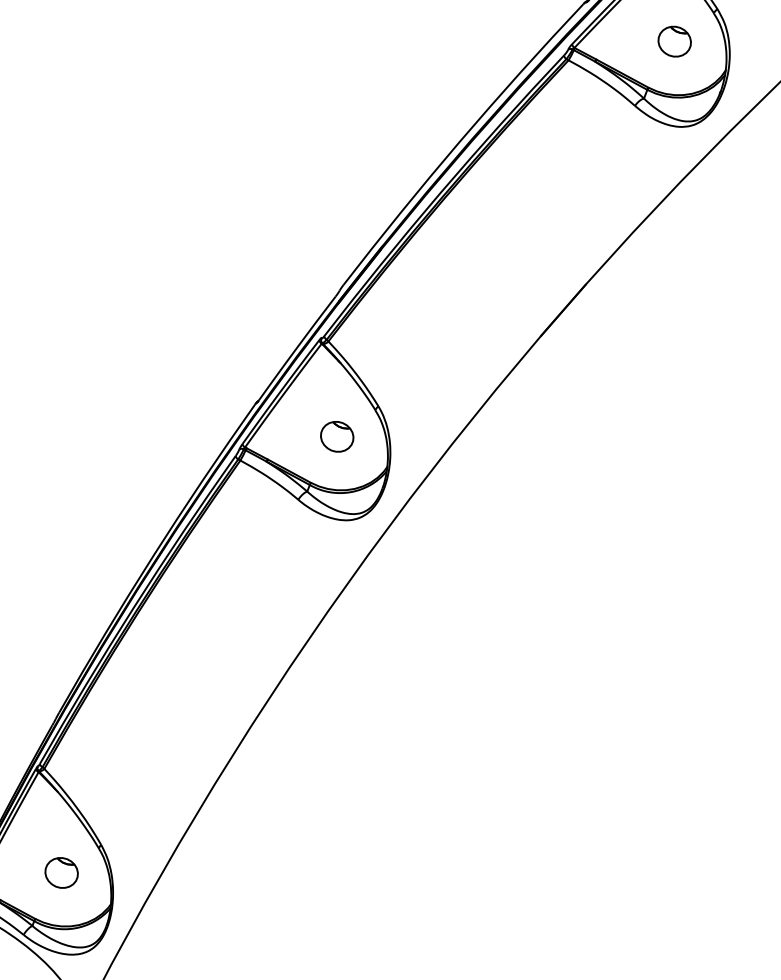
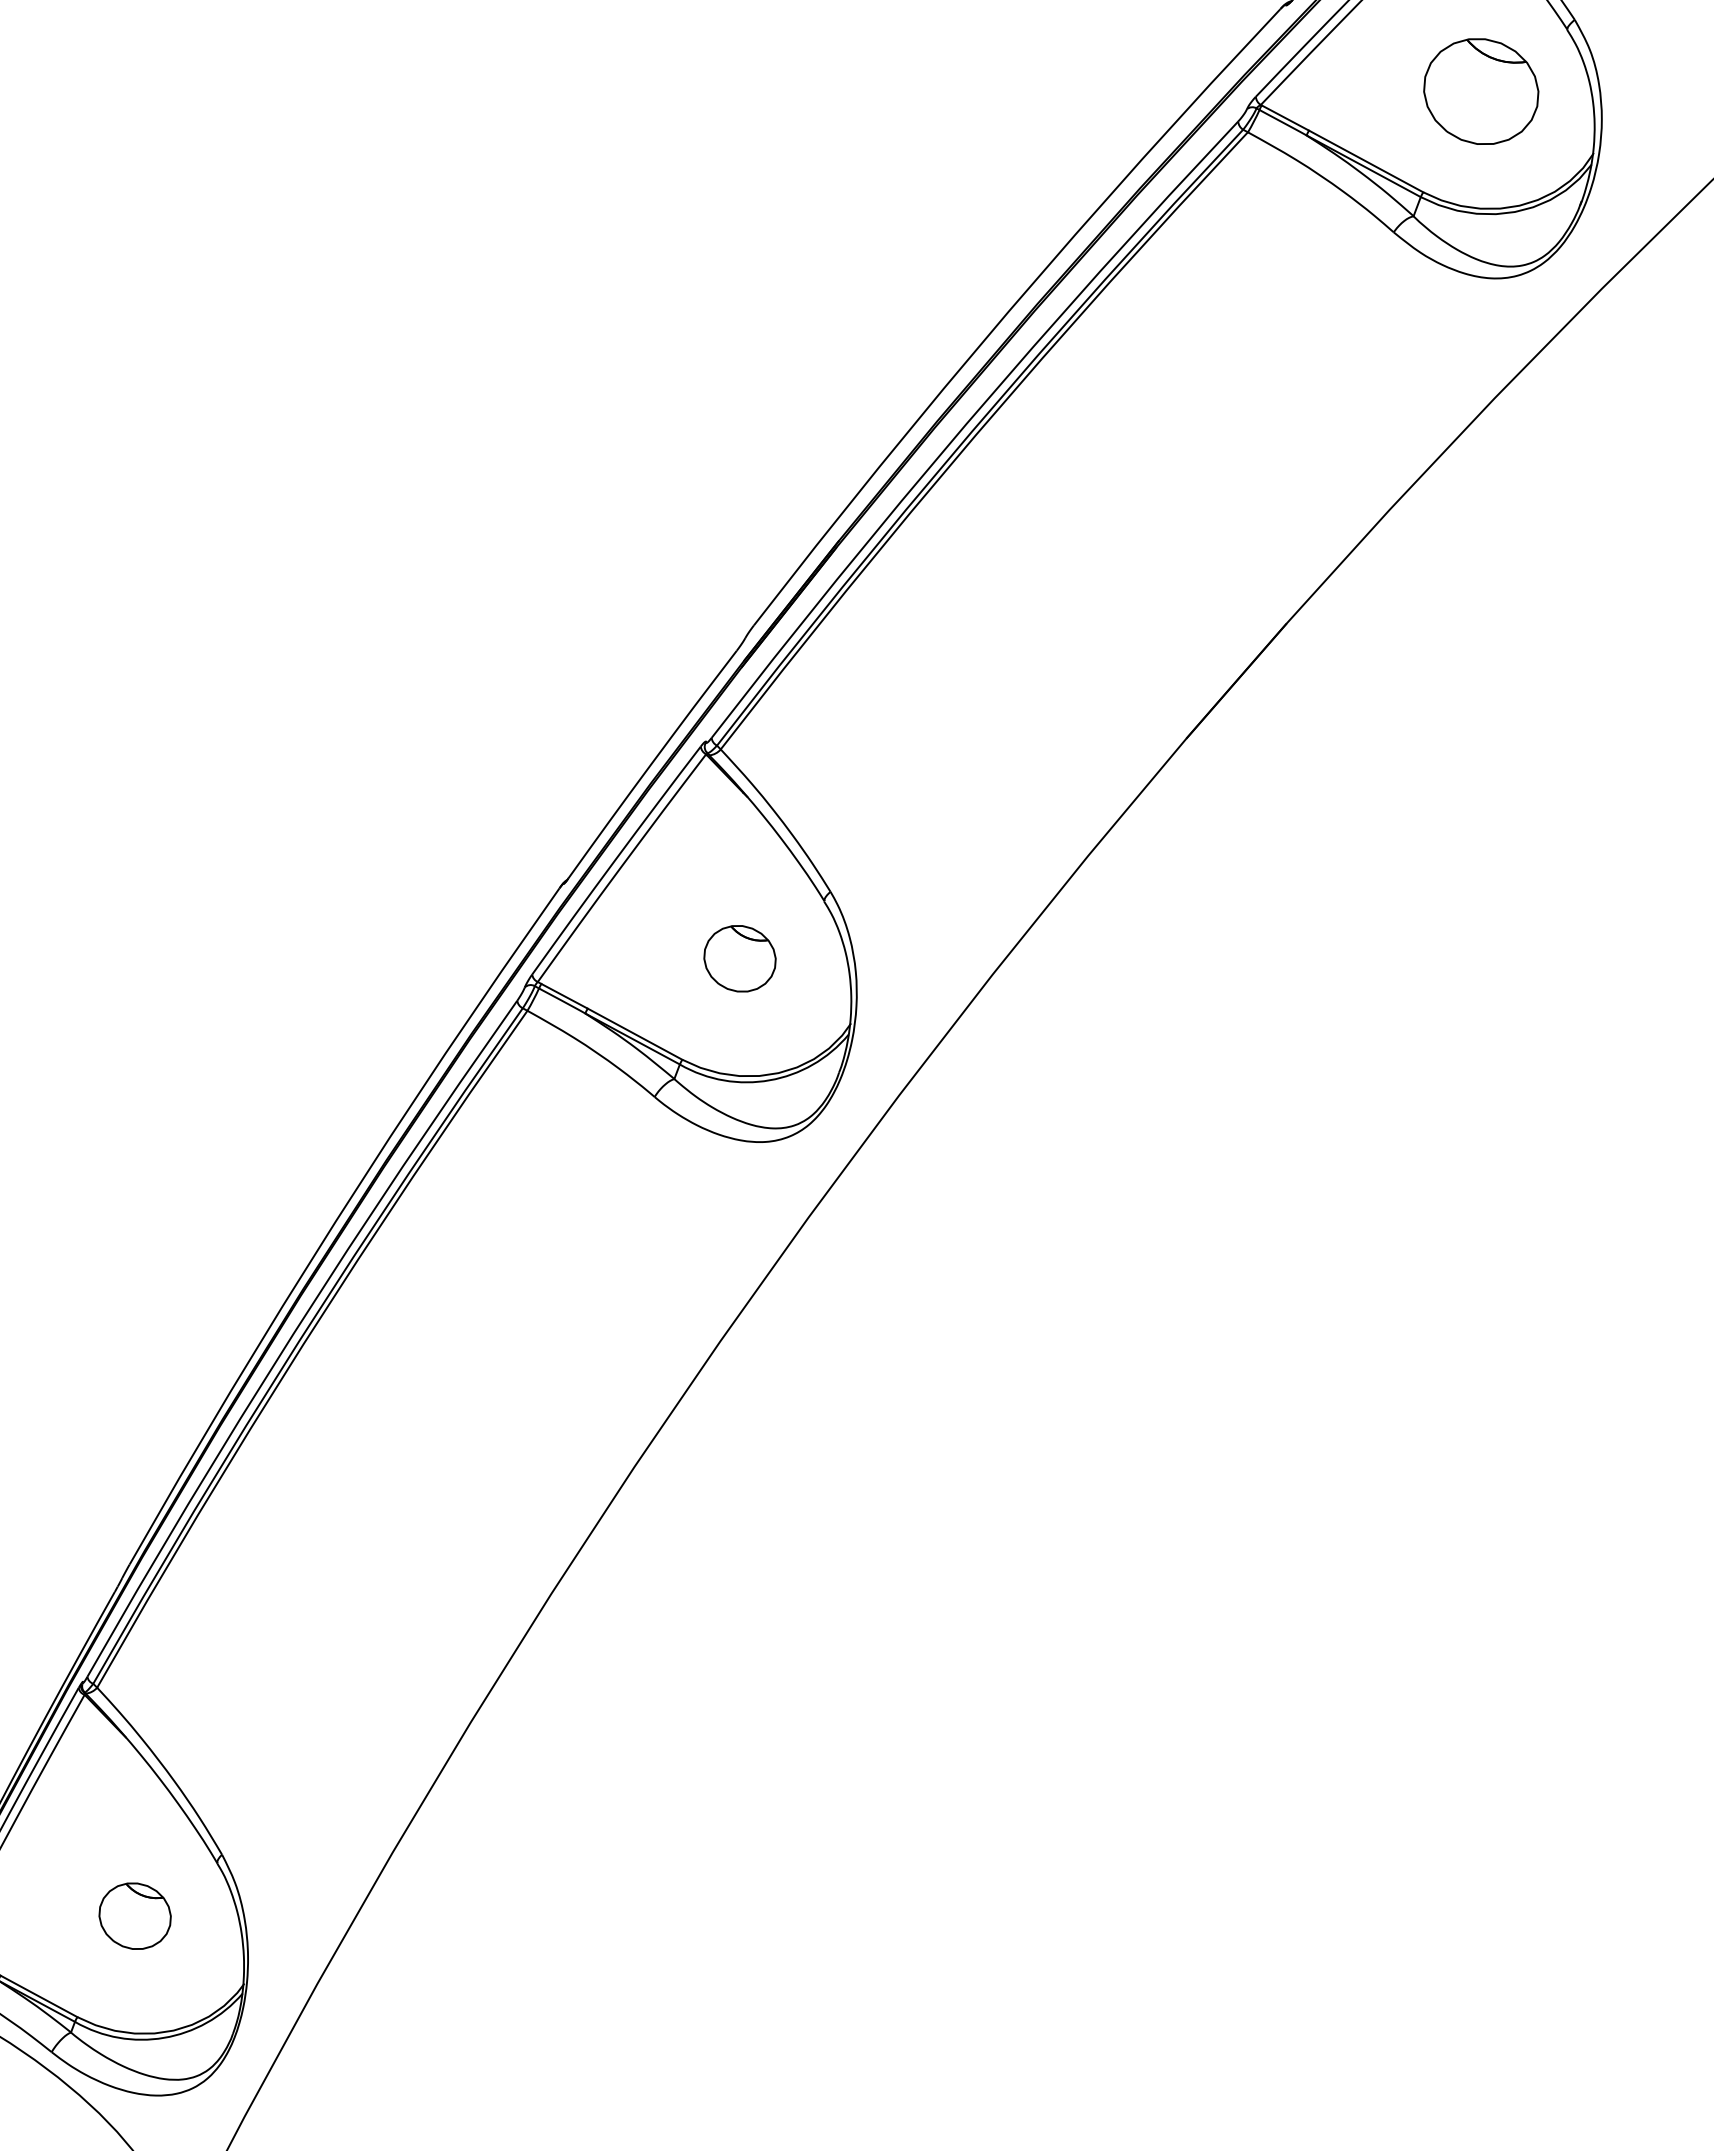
part: (674, 41) -> (1480, 90), size x1.6

